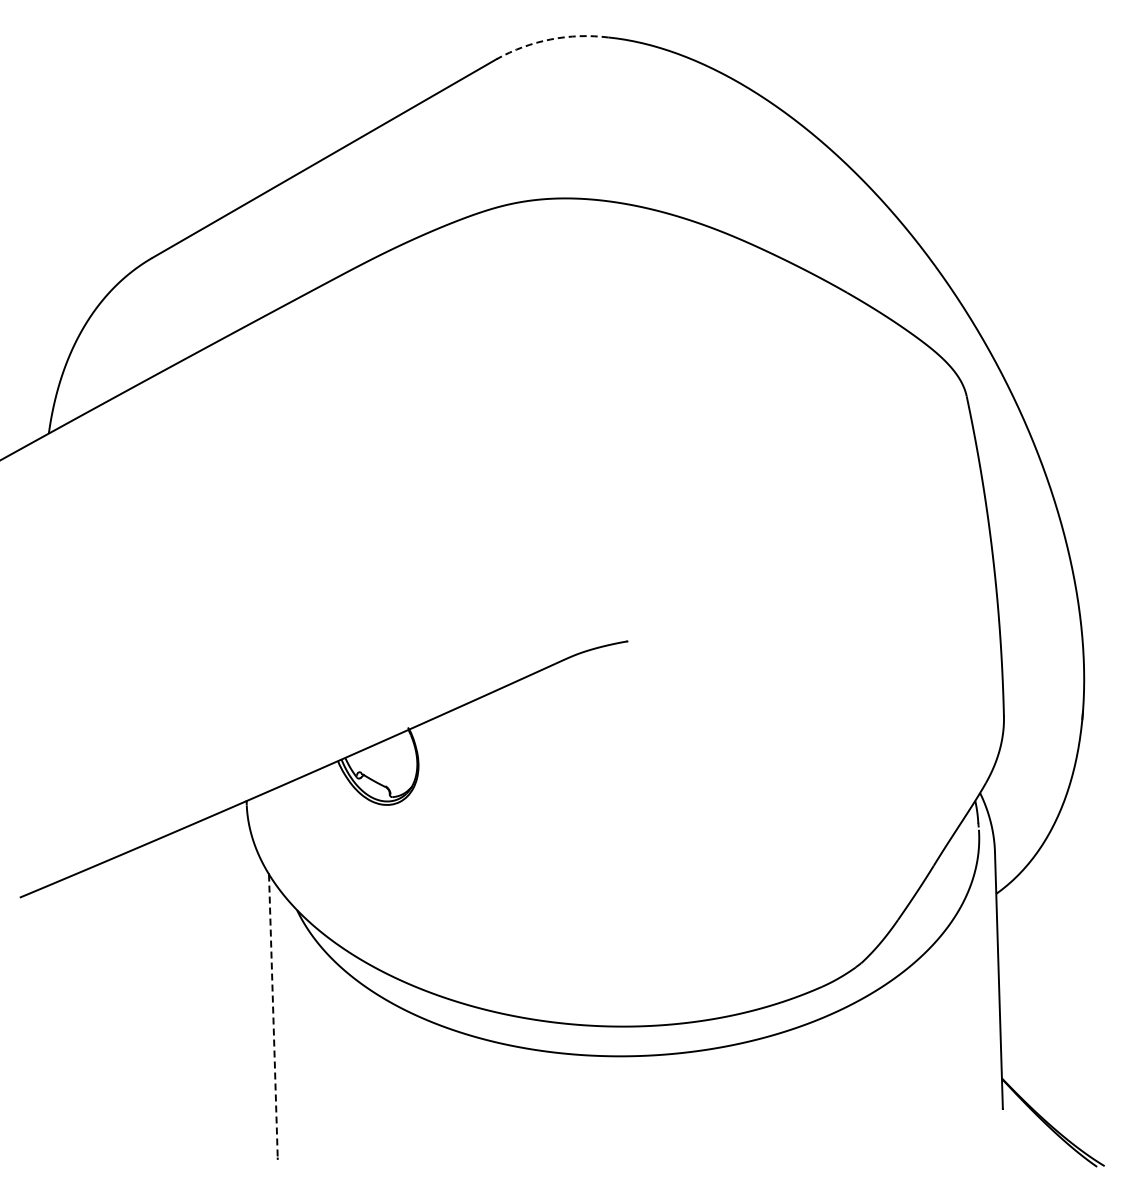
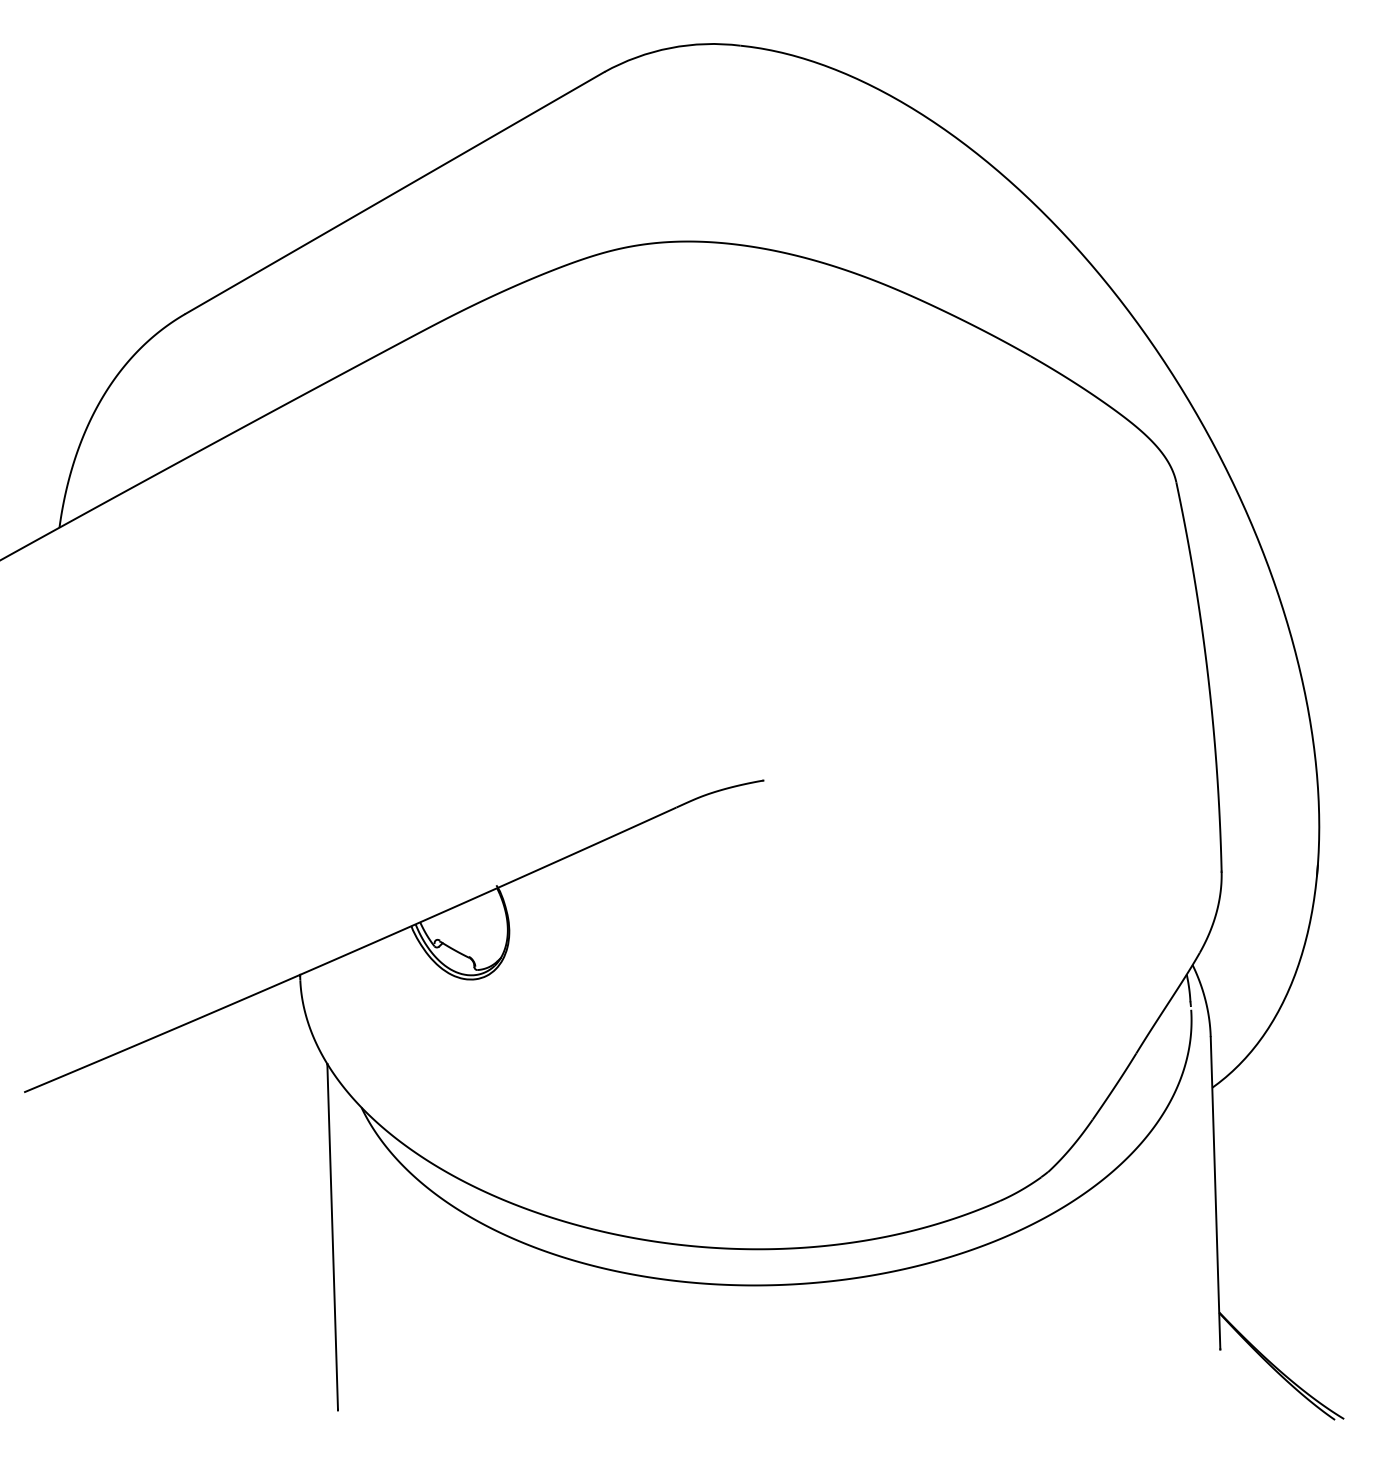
arc: (550, 39) -> (669, 48), dashed -> solid
line: (273, 1017) -> (332, 1238), dashed -> solid

